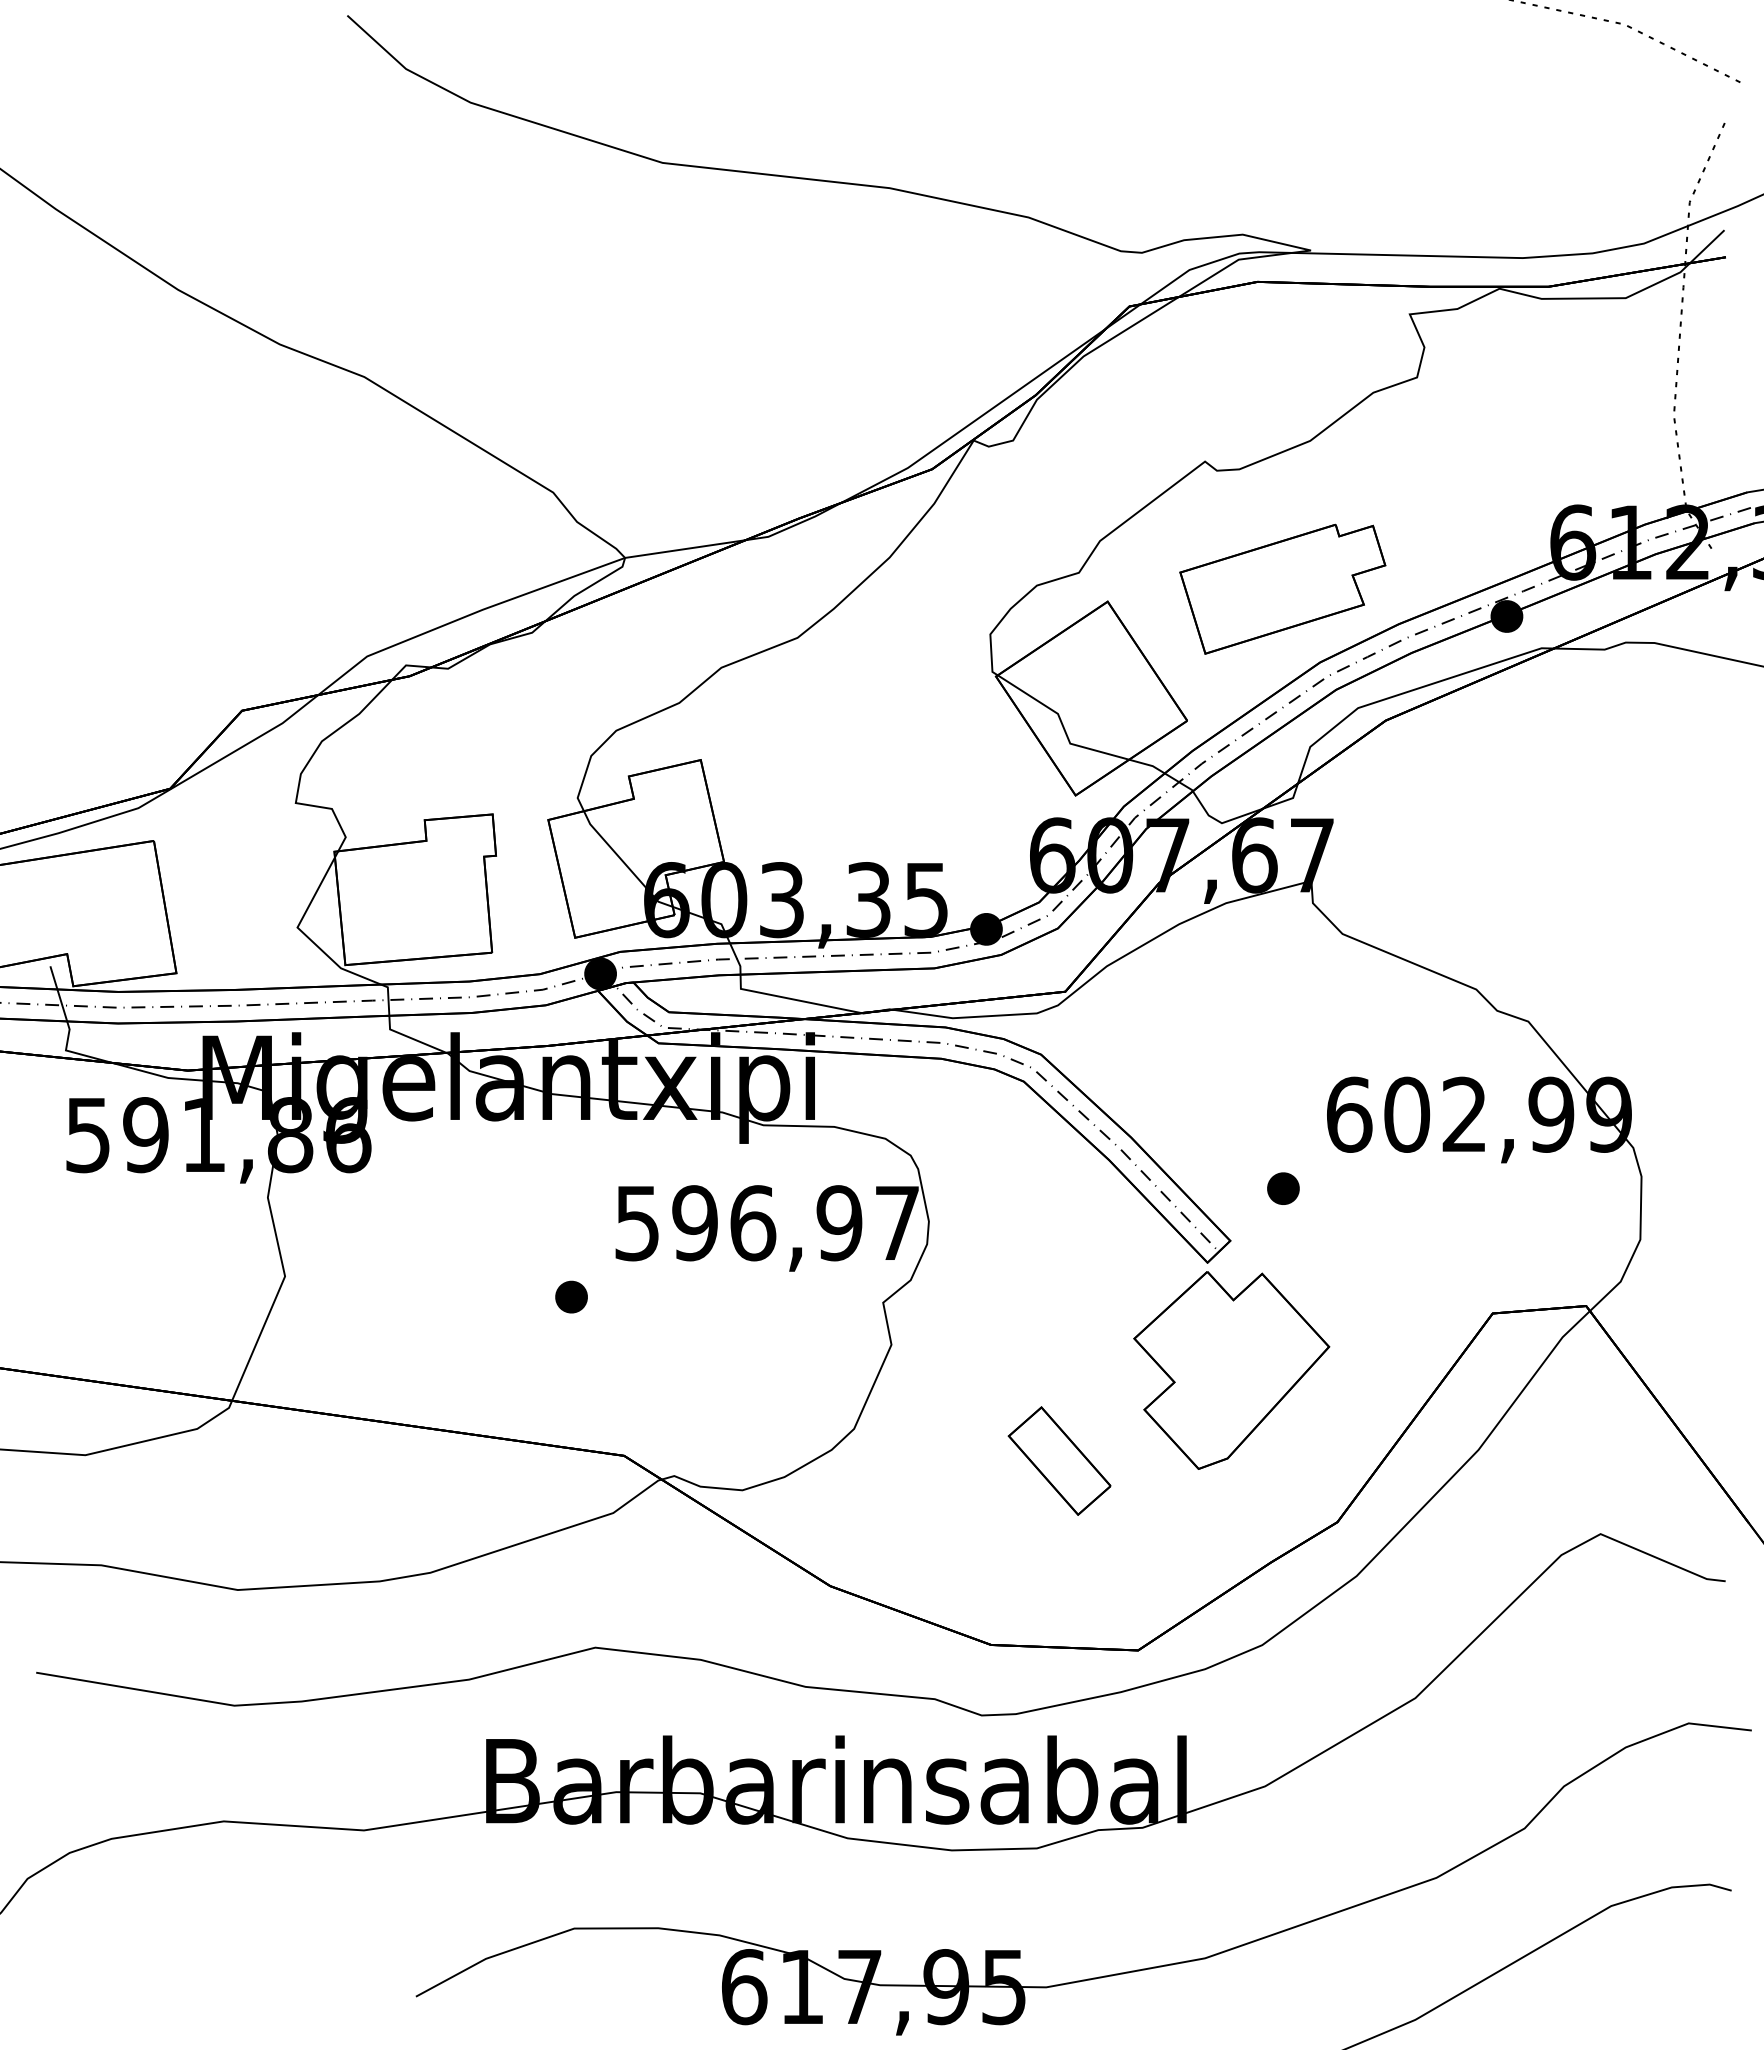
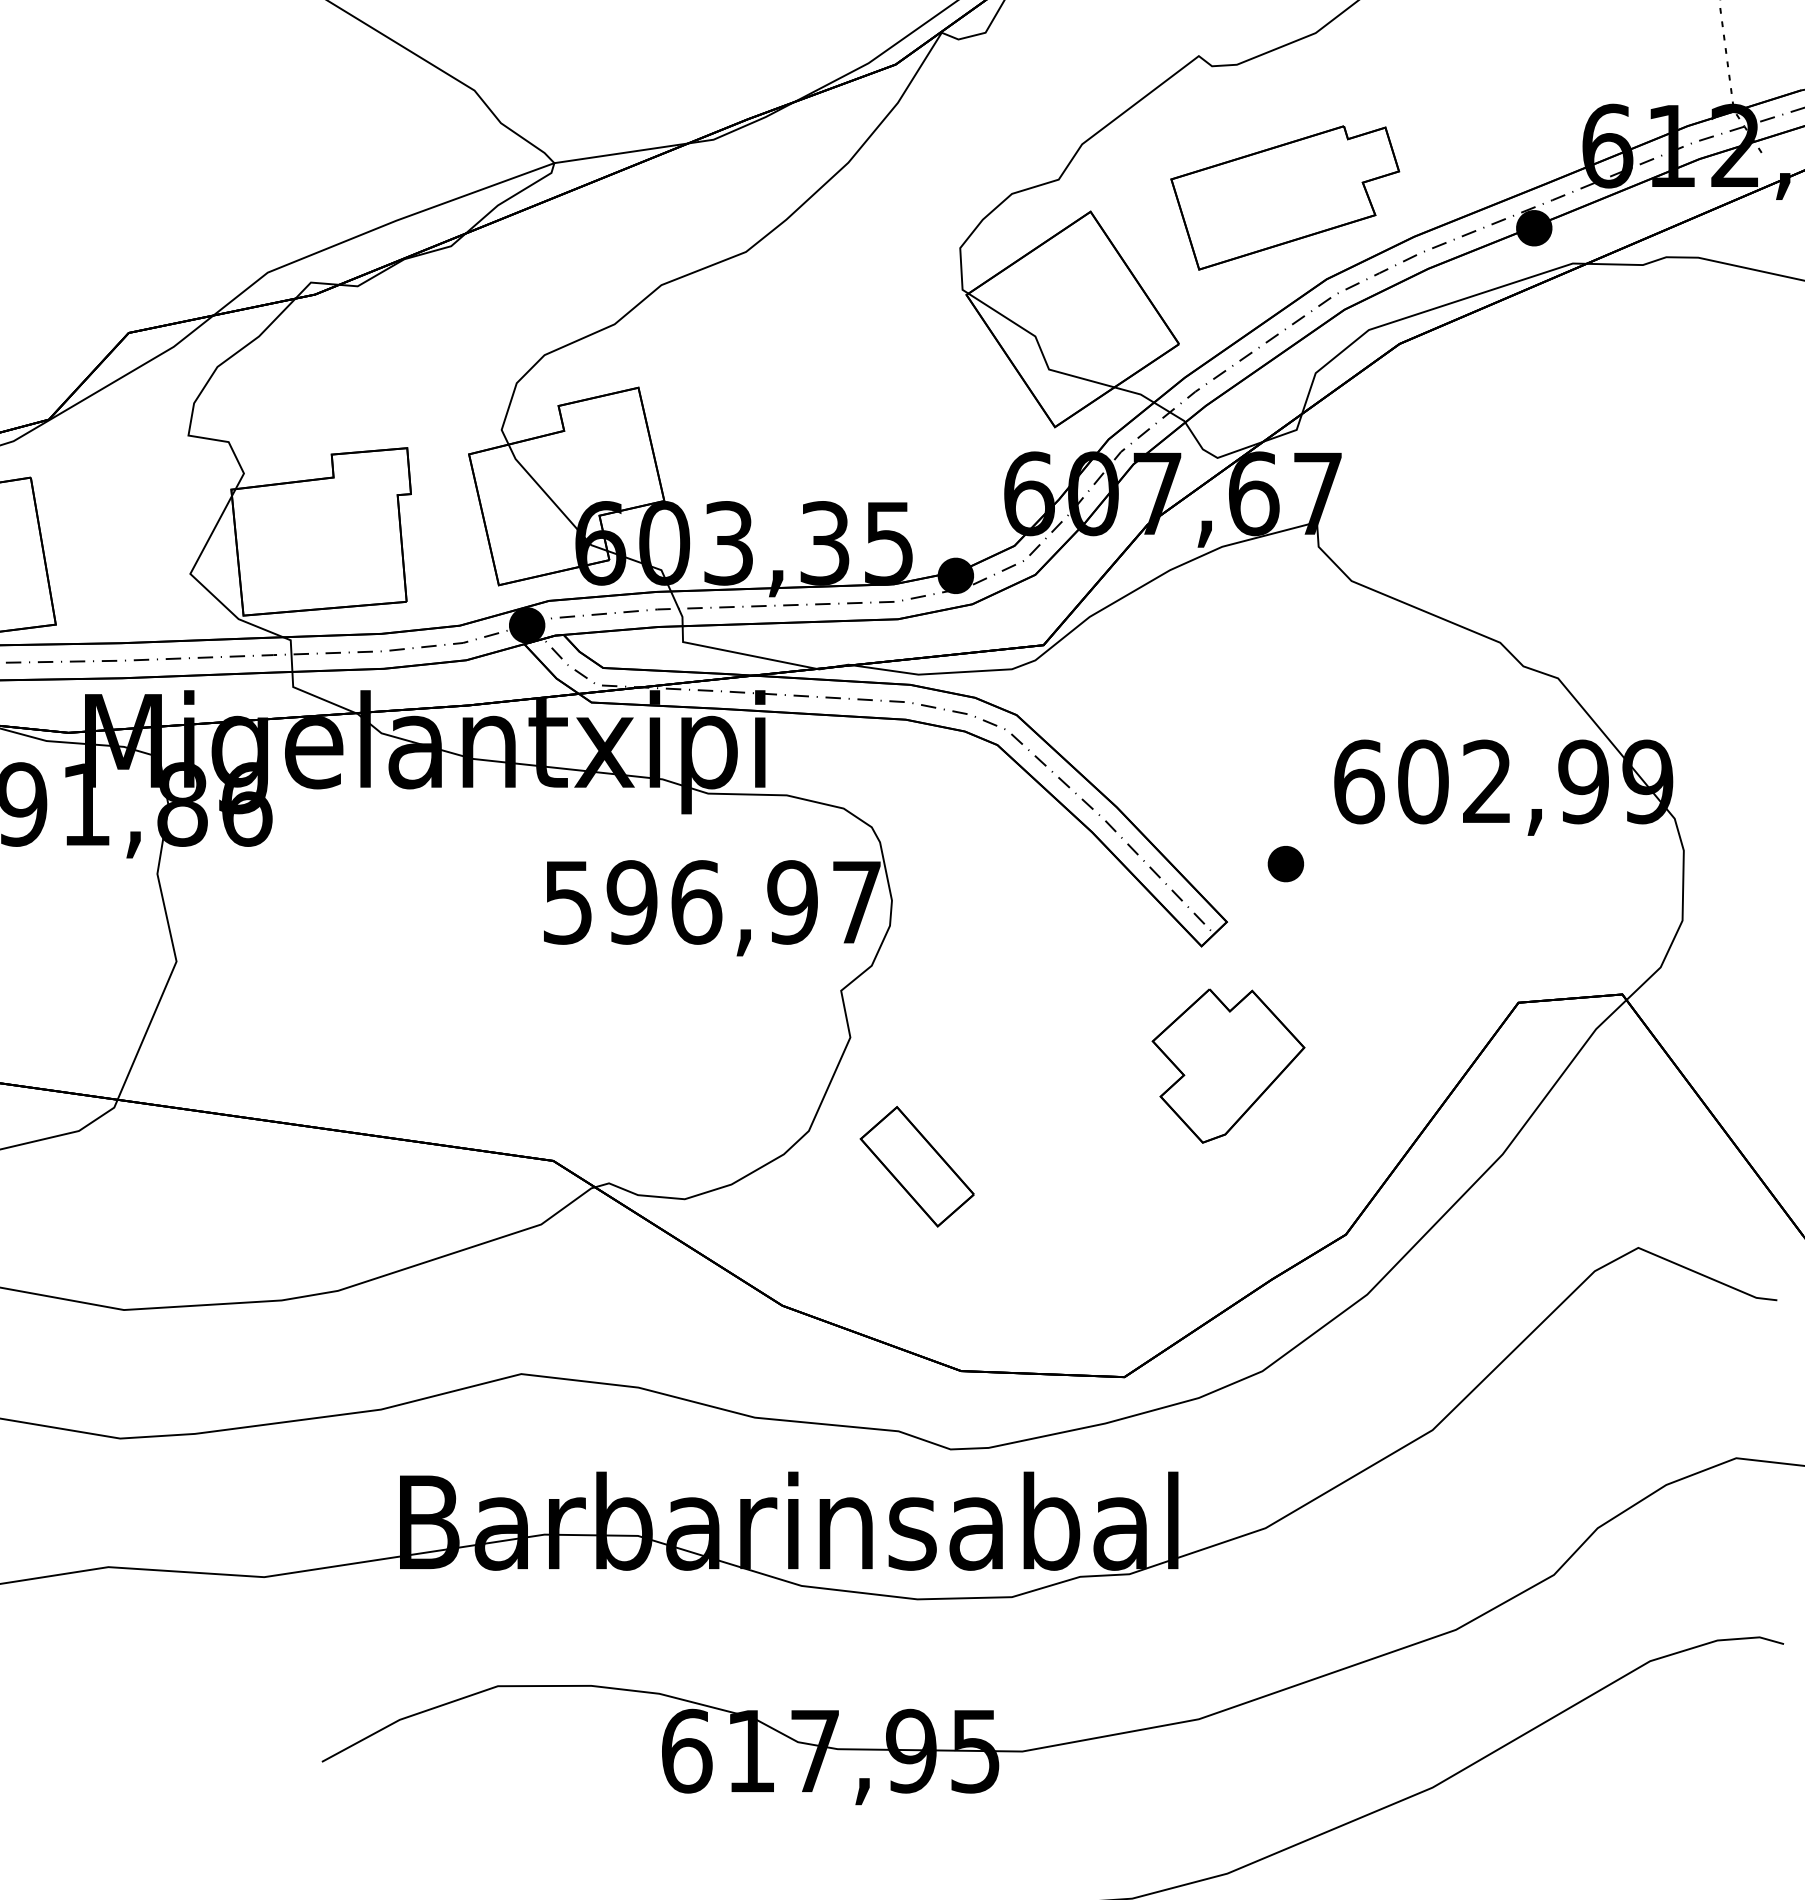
part: (571, 1296) -> (494, 983), removed
part: (1231, 1370) -> (1228, 1066), size x0.7
part: (1059, 1460) -> (917, 1166), moved

